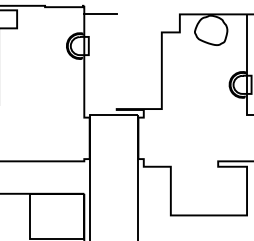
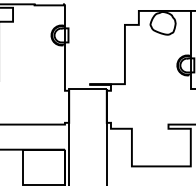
line: (100, 14) -> (77, 11), removed

